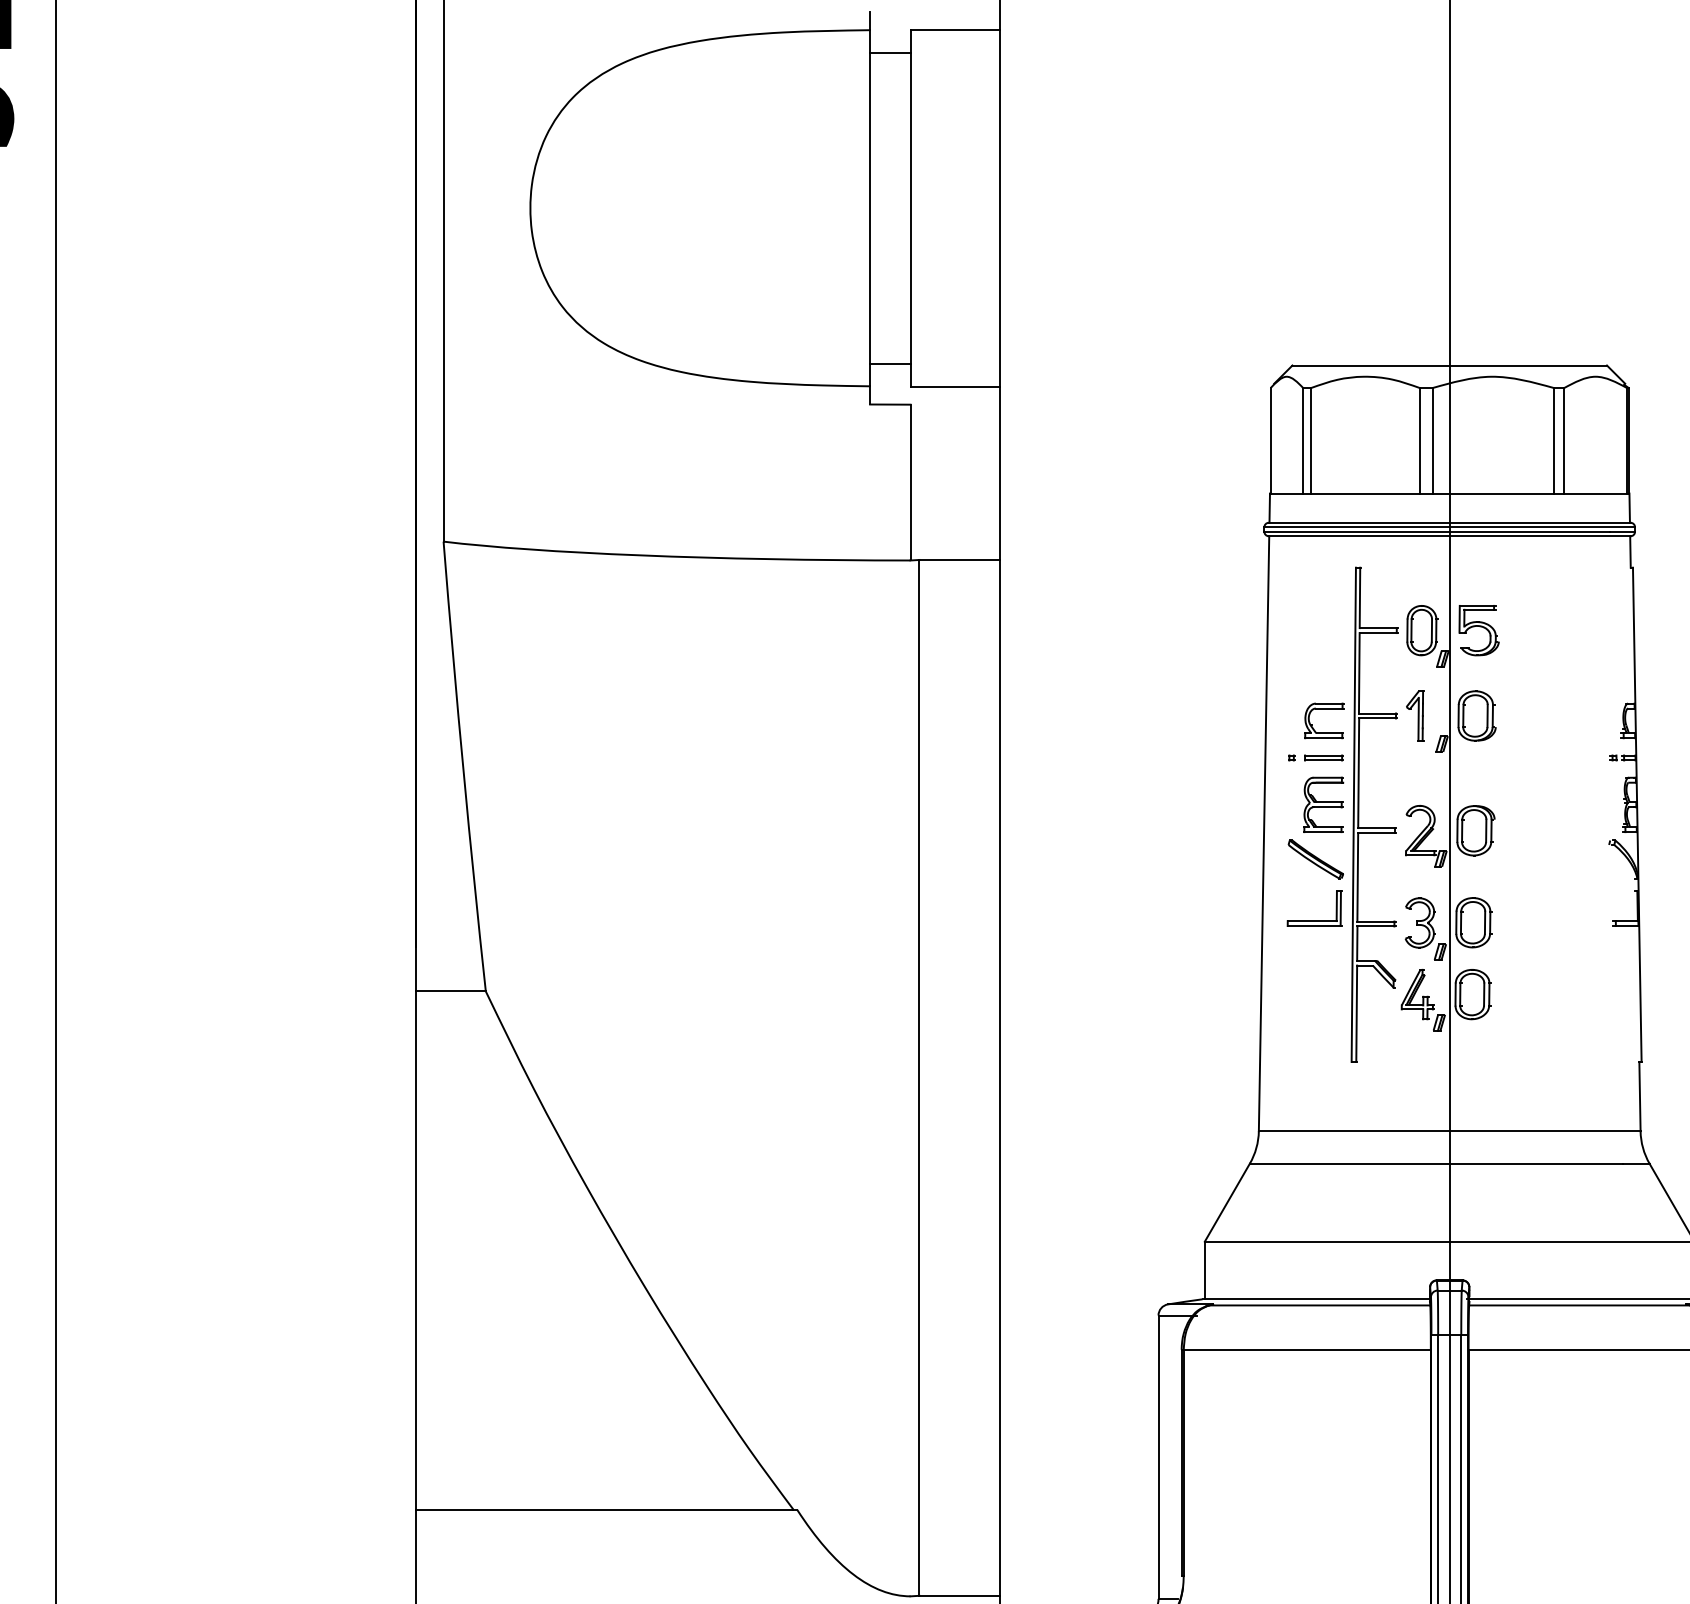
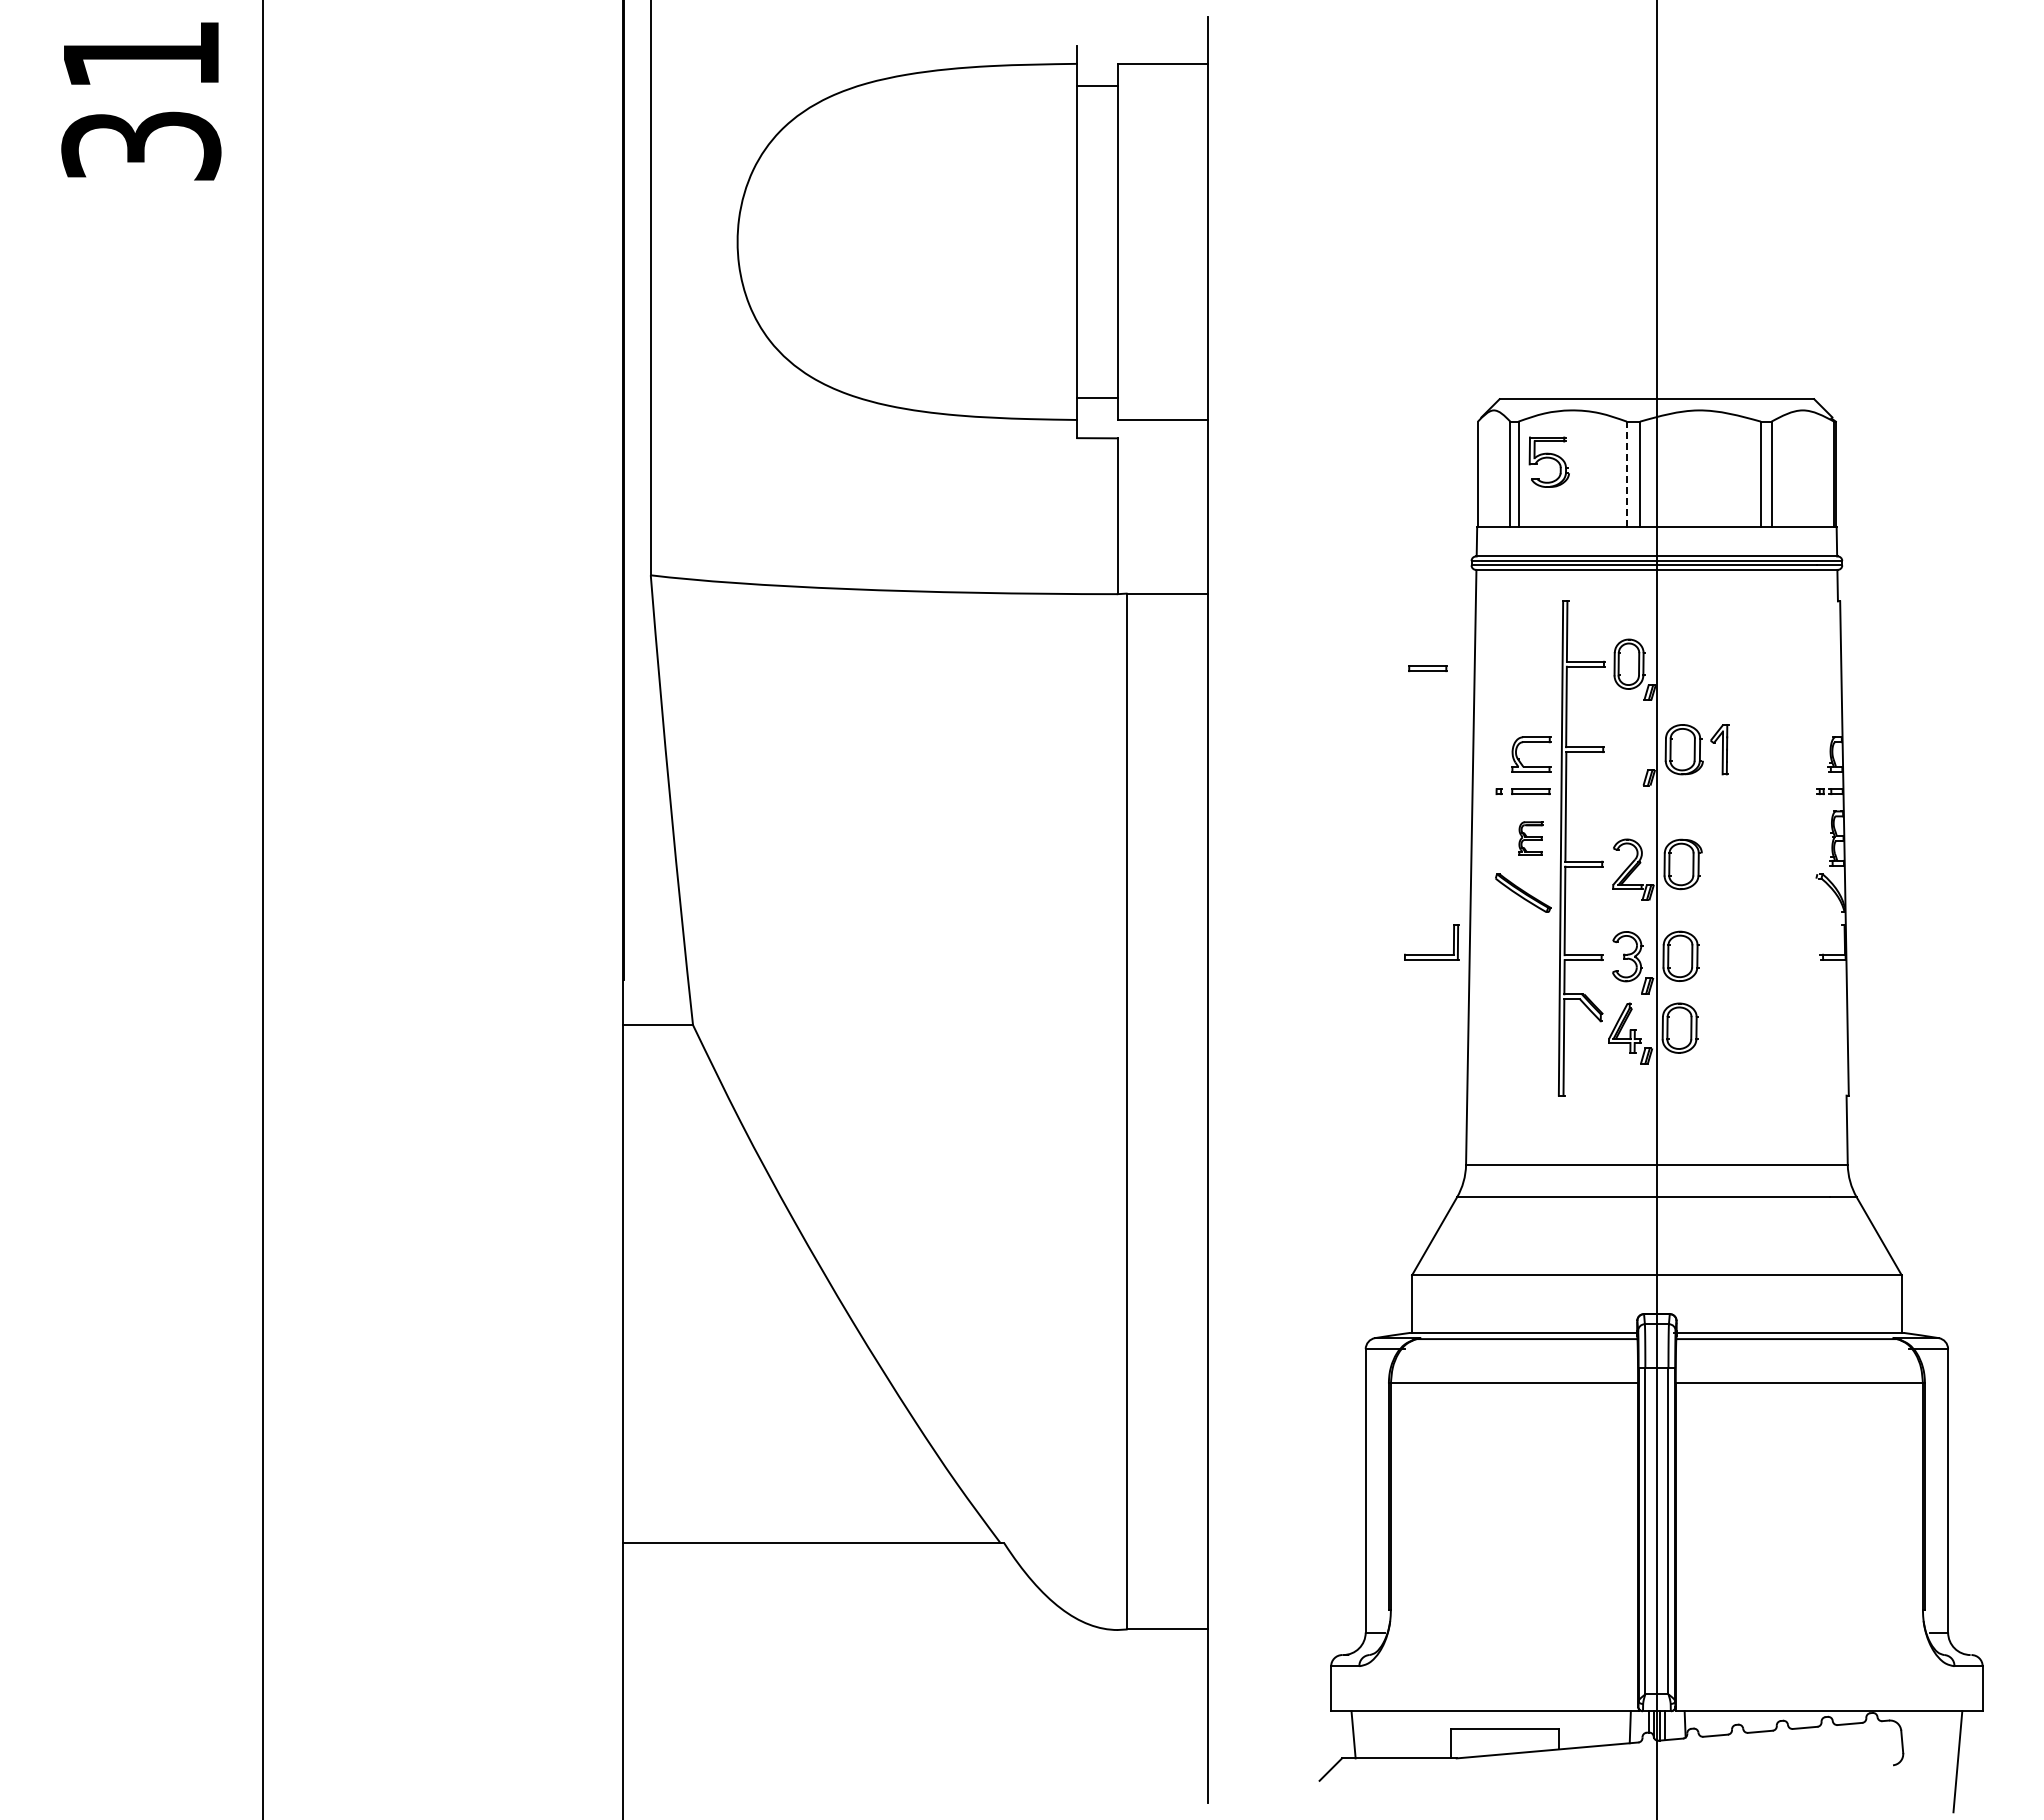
line: (1419, 440) -> (1626, 474), solid -> dashed
part: (1478, 629) -> (1548, 461), moved
part: (1220, 634) -> (1427, 668), added
part: (1415, 715) -> (1719, 749), moved
part: (1323, 804) -> (1530, 838), size x0.6
part: (1314, 920) -> (1431, 954), moved

